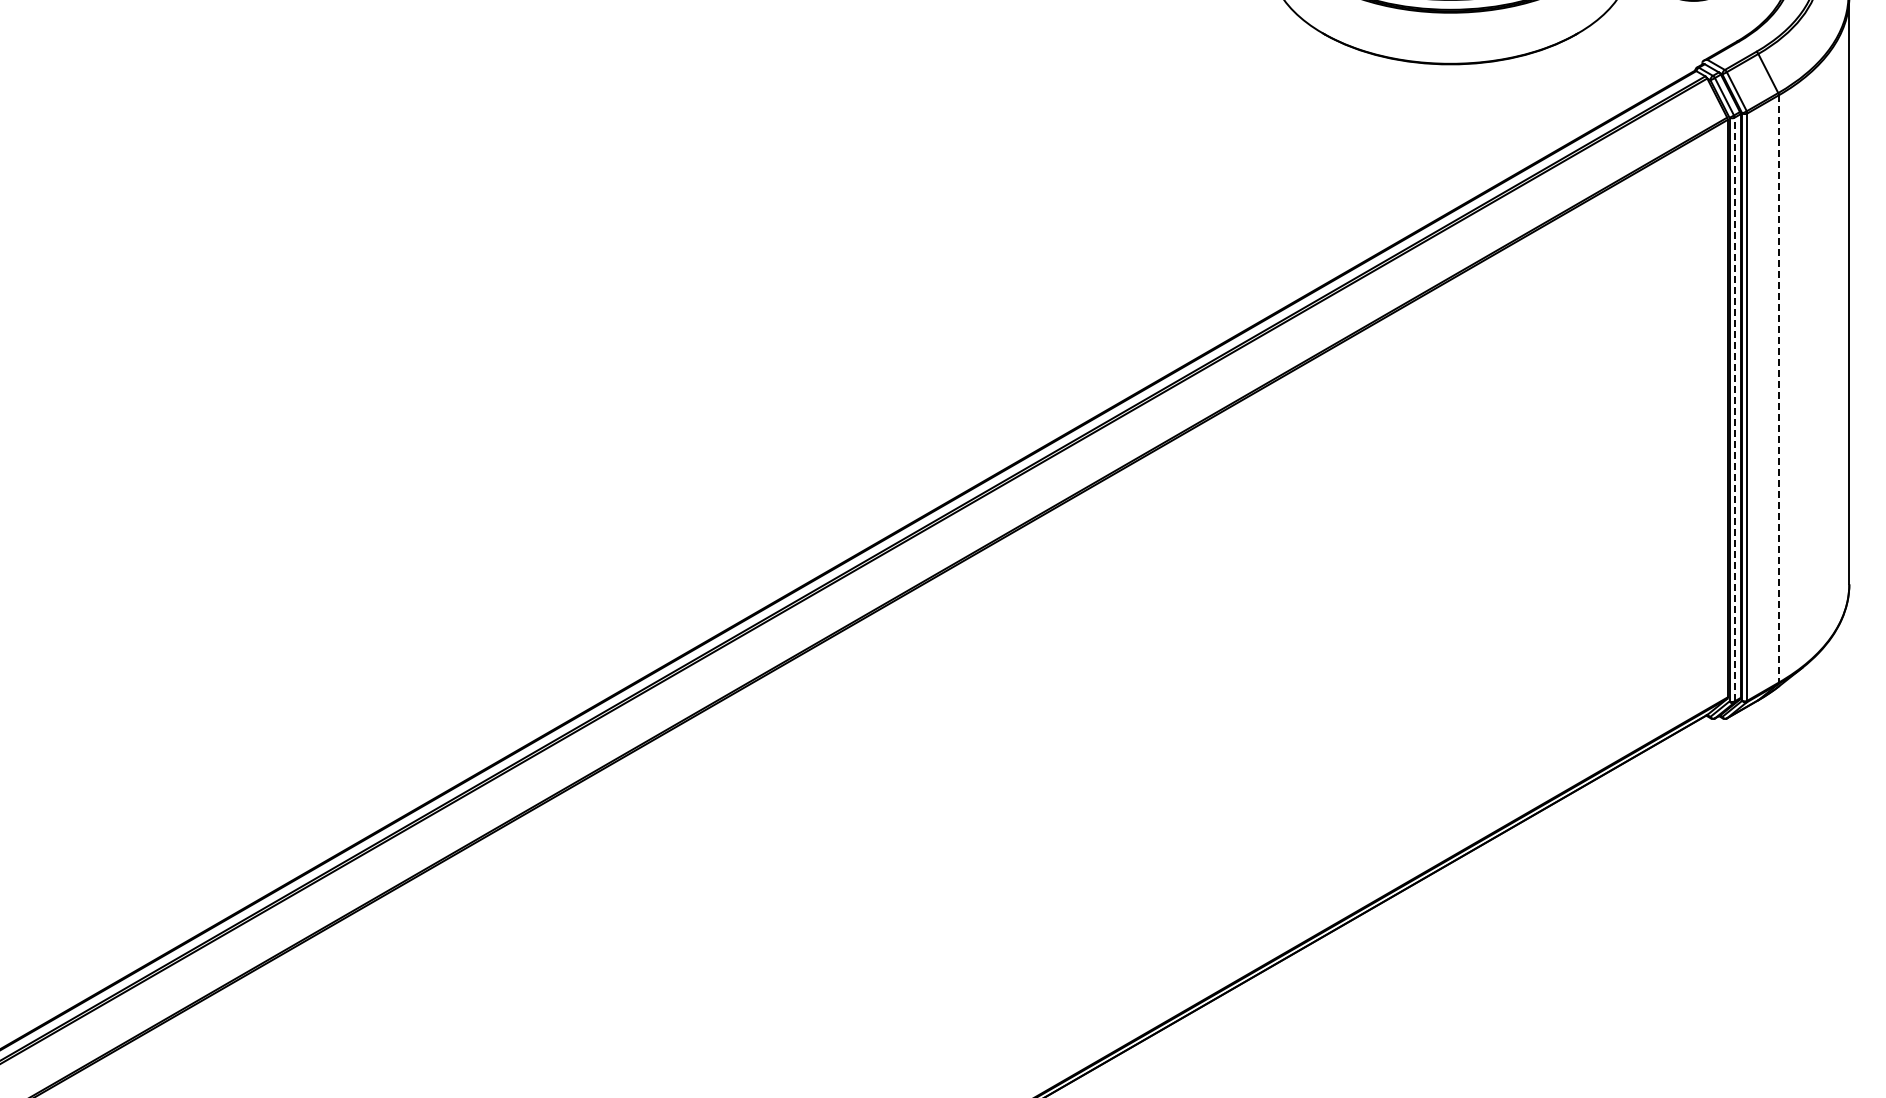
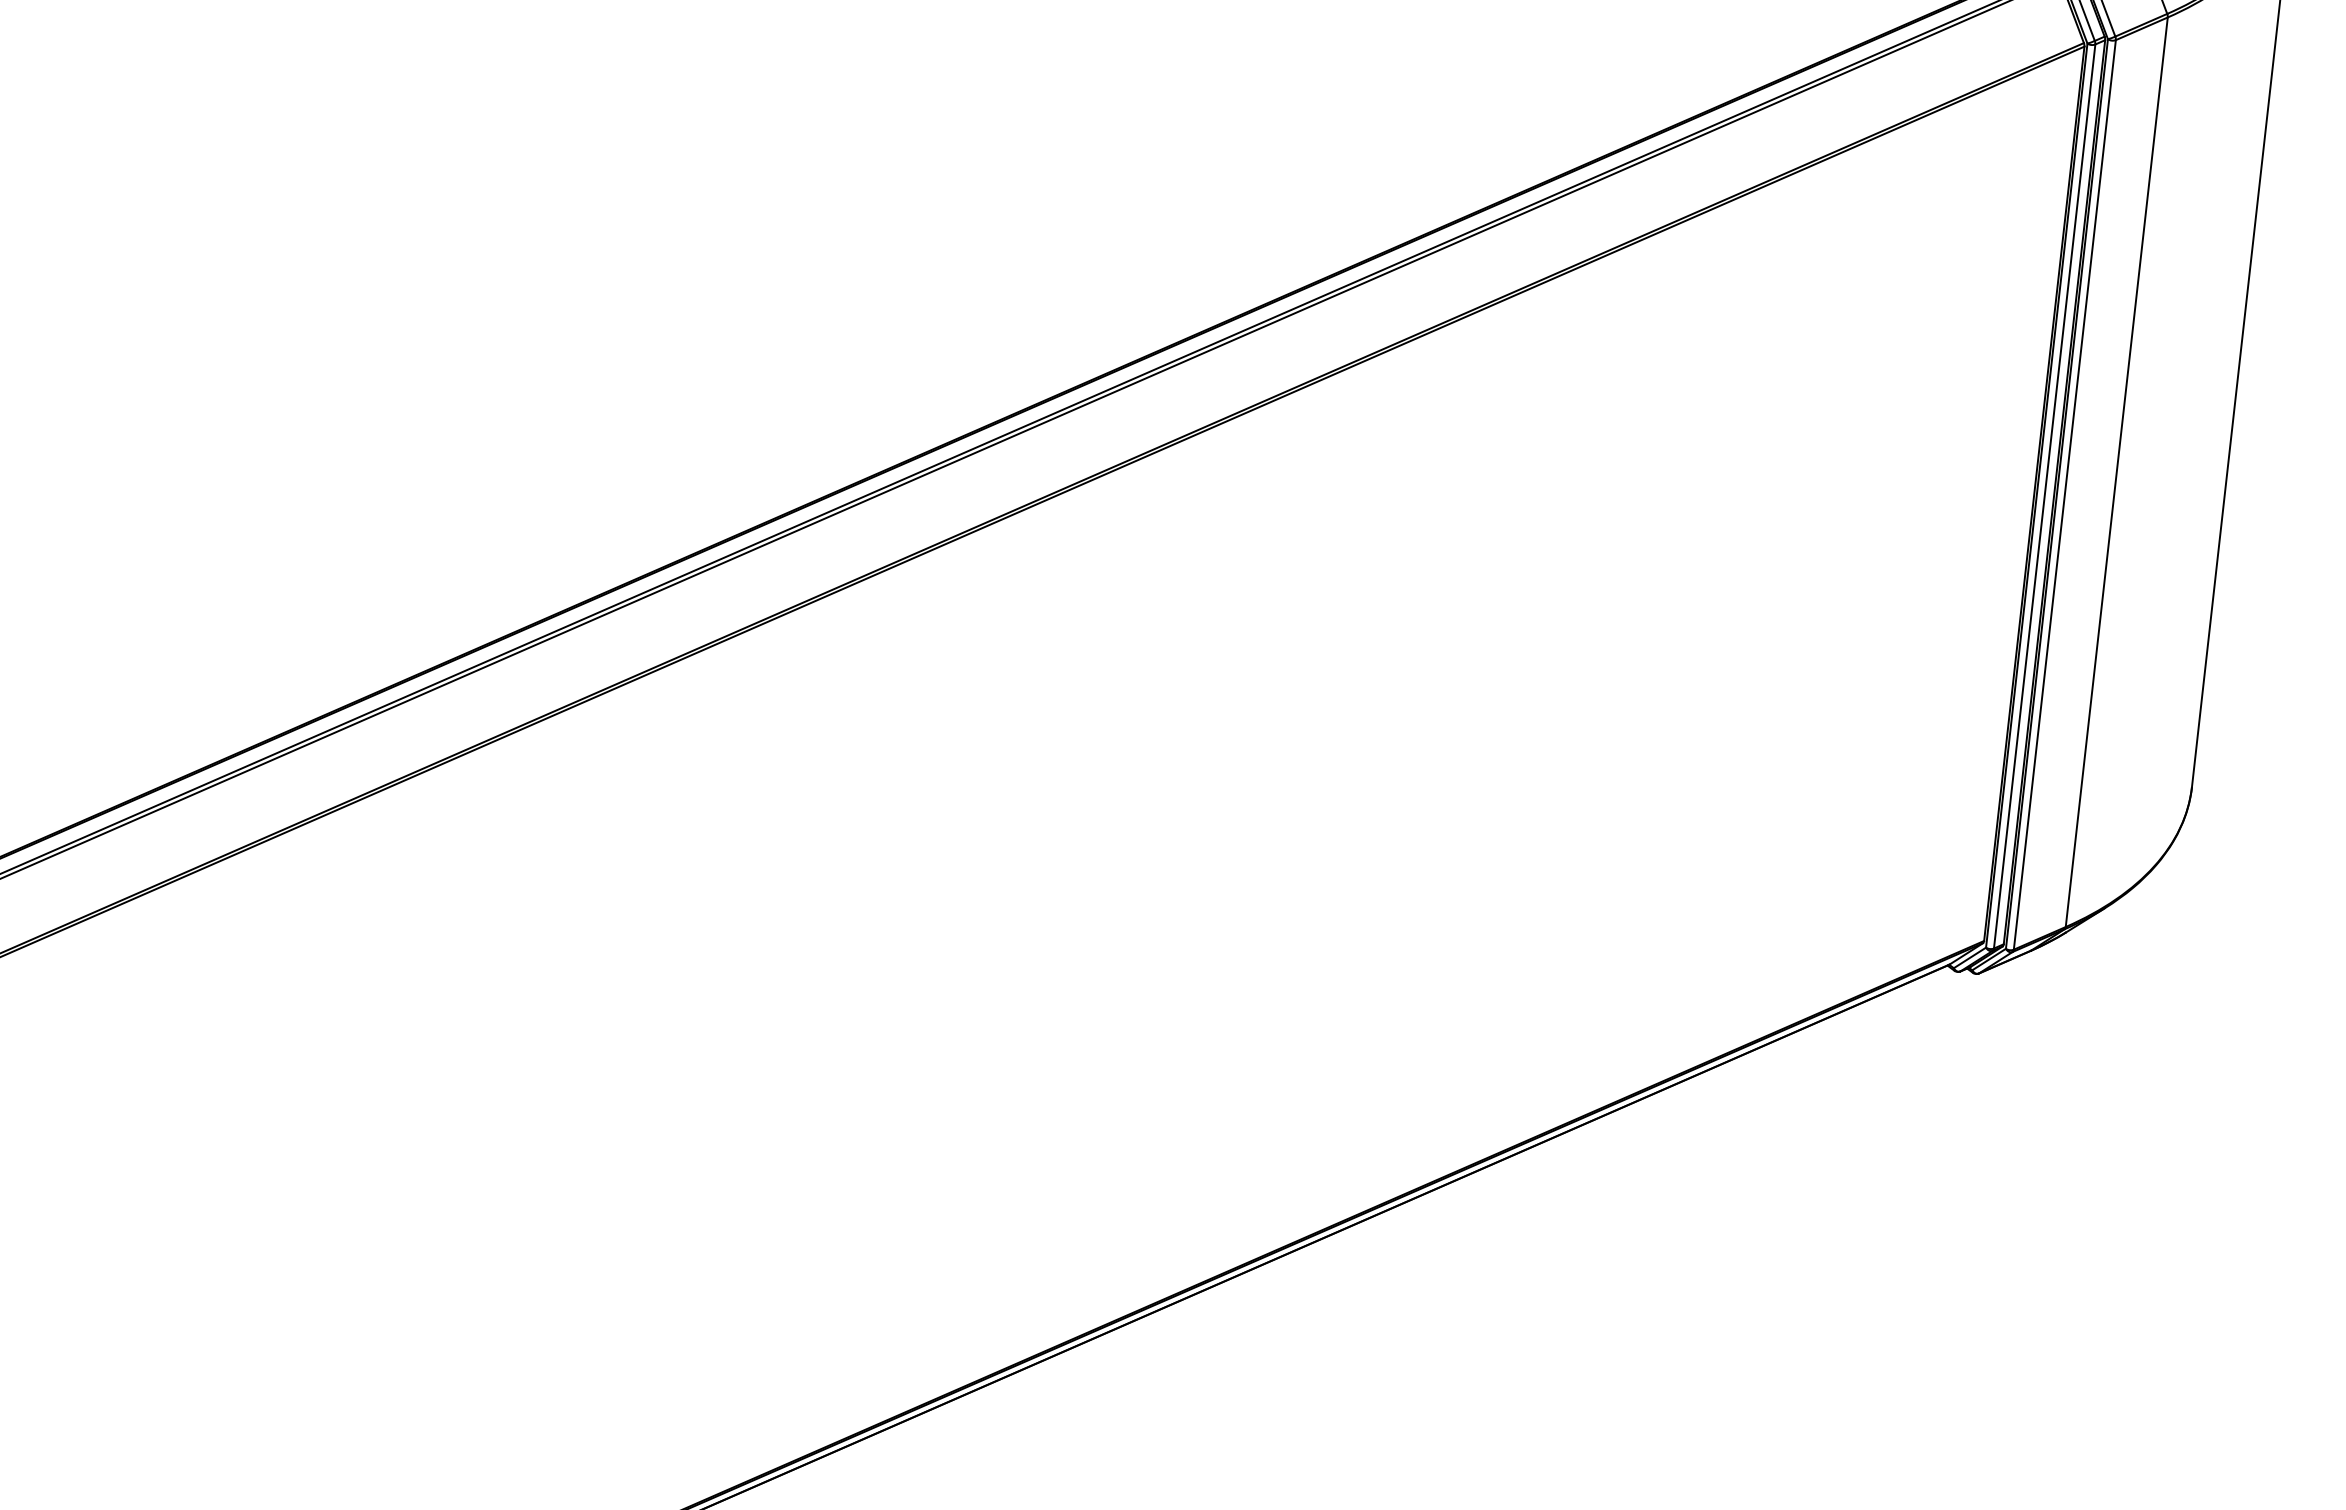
line: (1778, 388) -> (2116, 471), dashed -> solid
line: (1734, 409) -> (2044, 496), dashed -> solid

